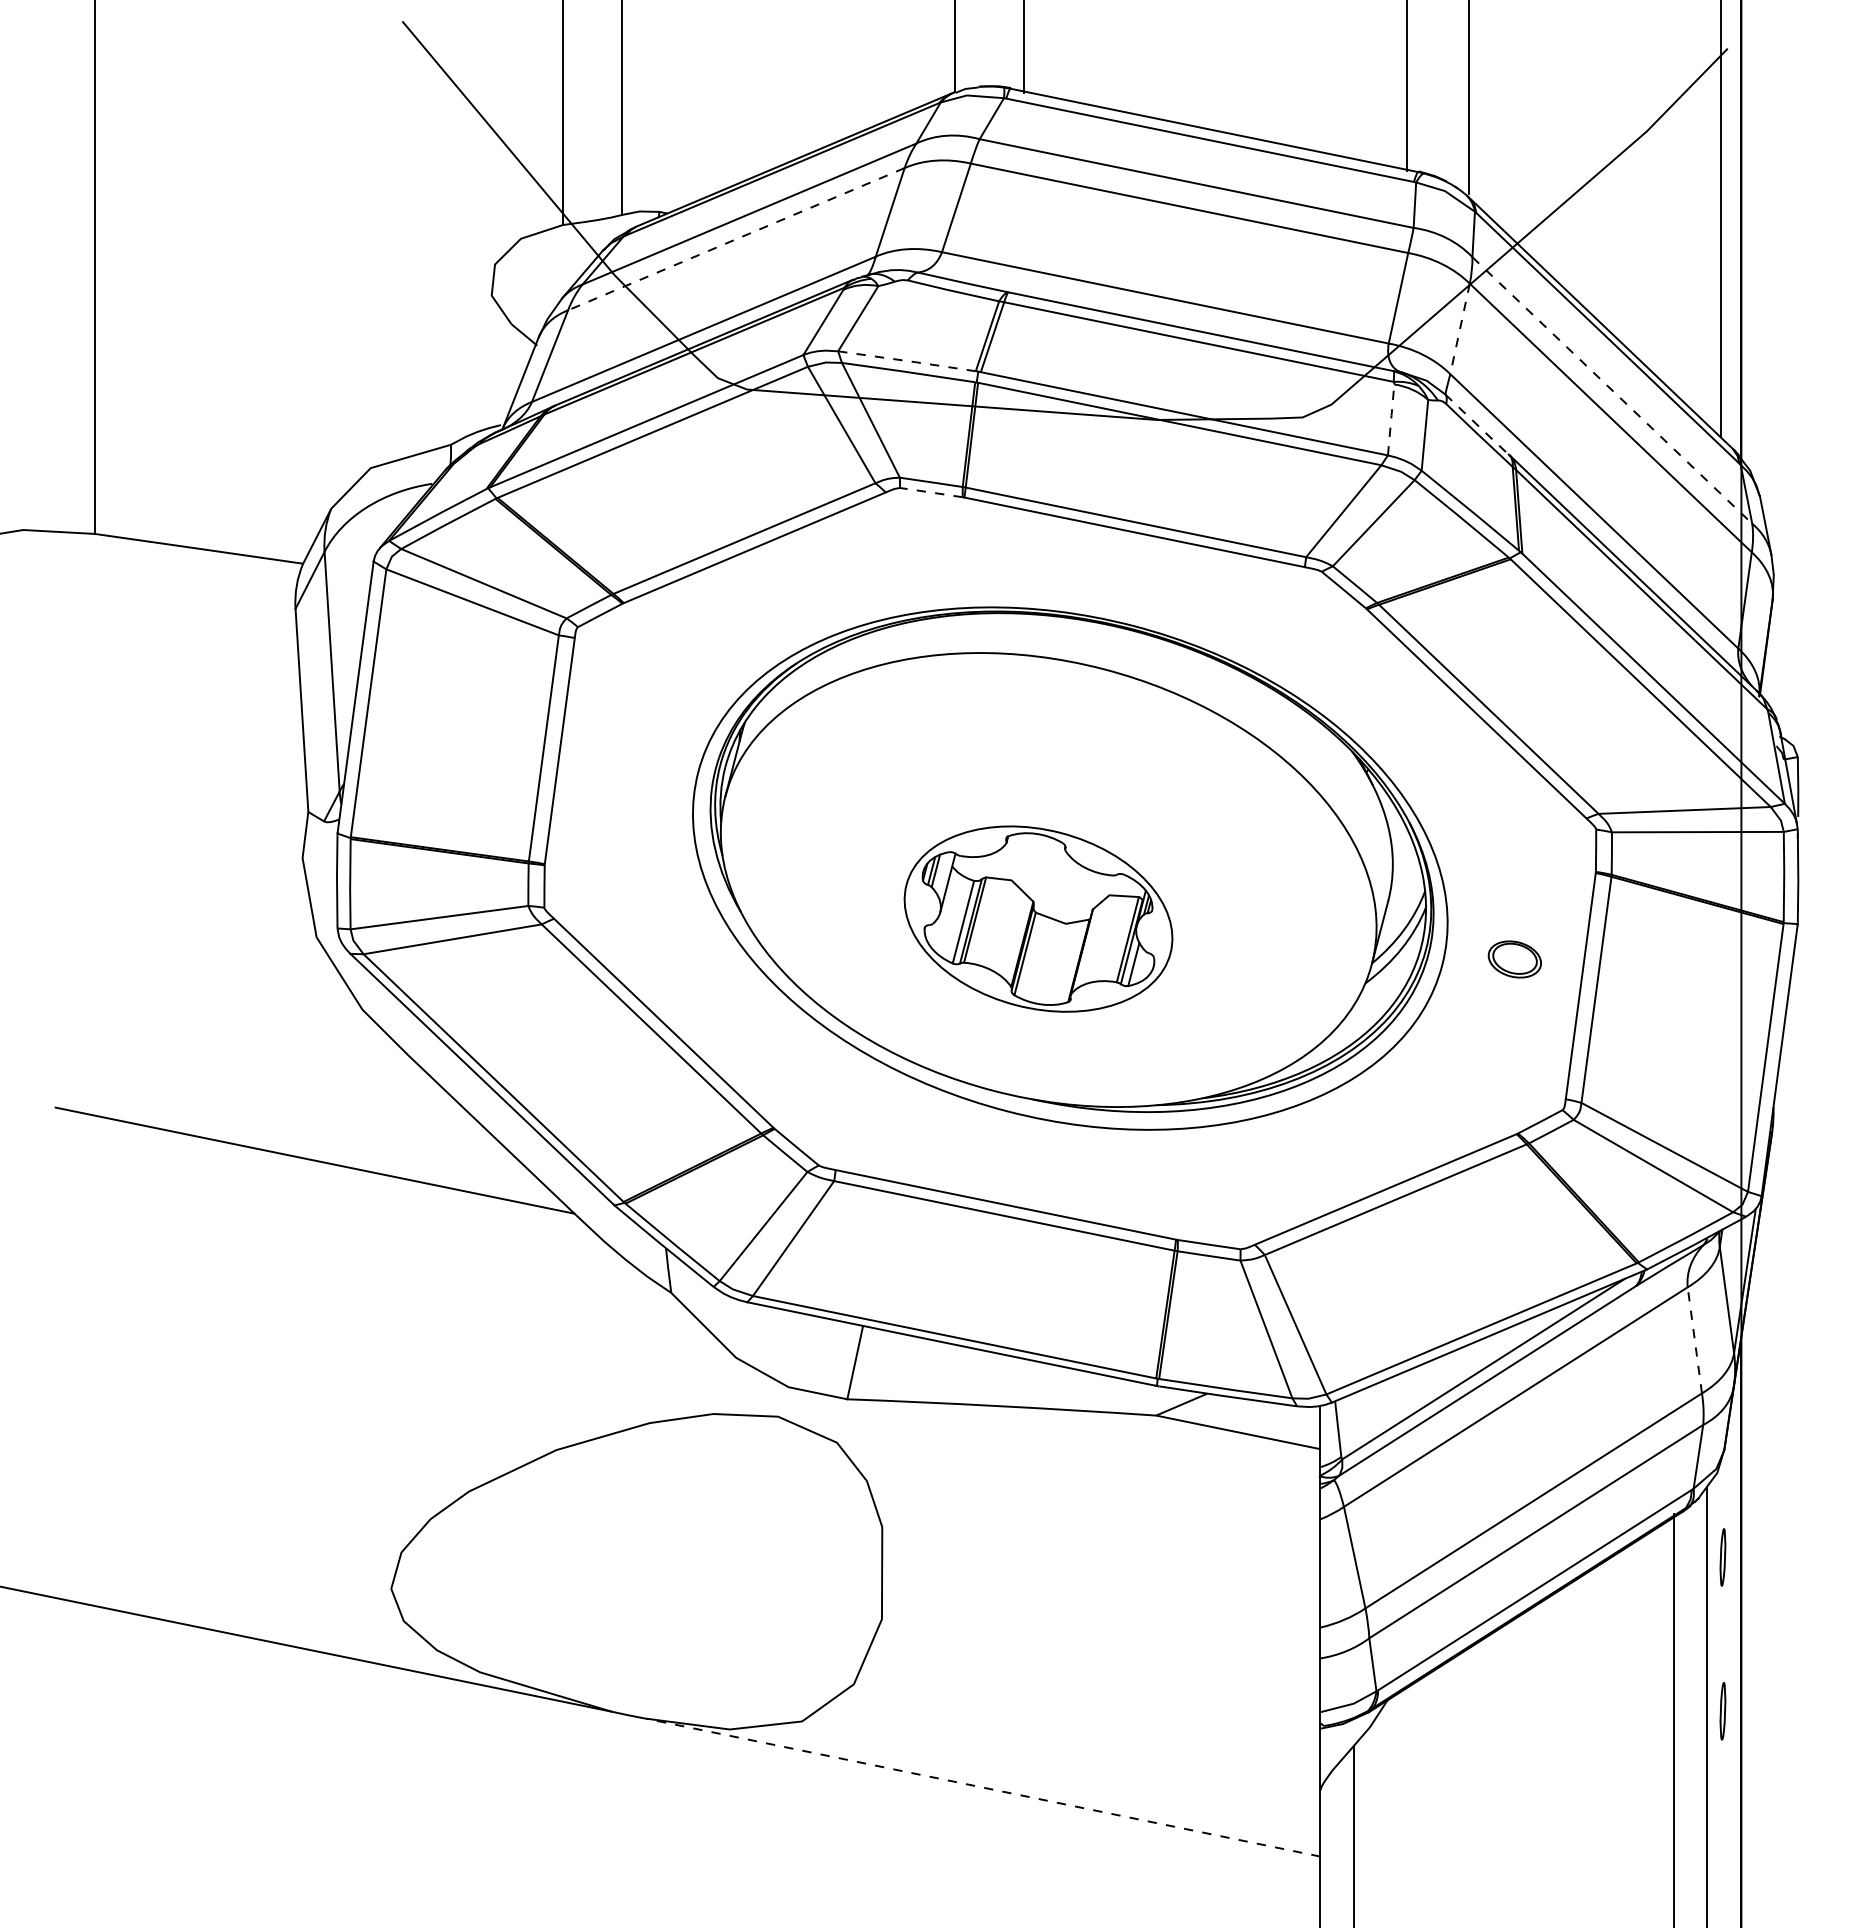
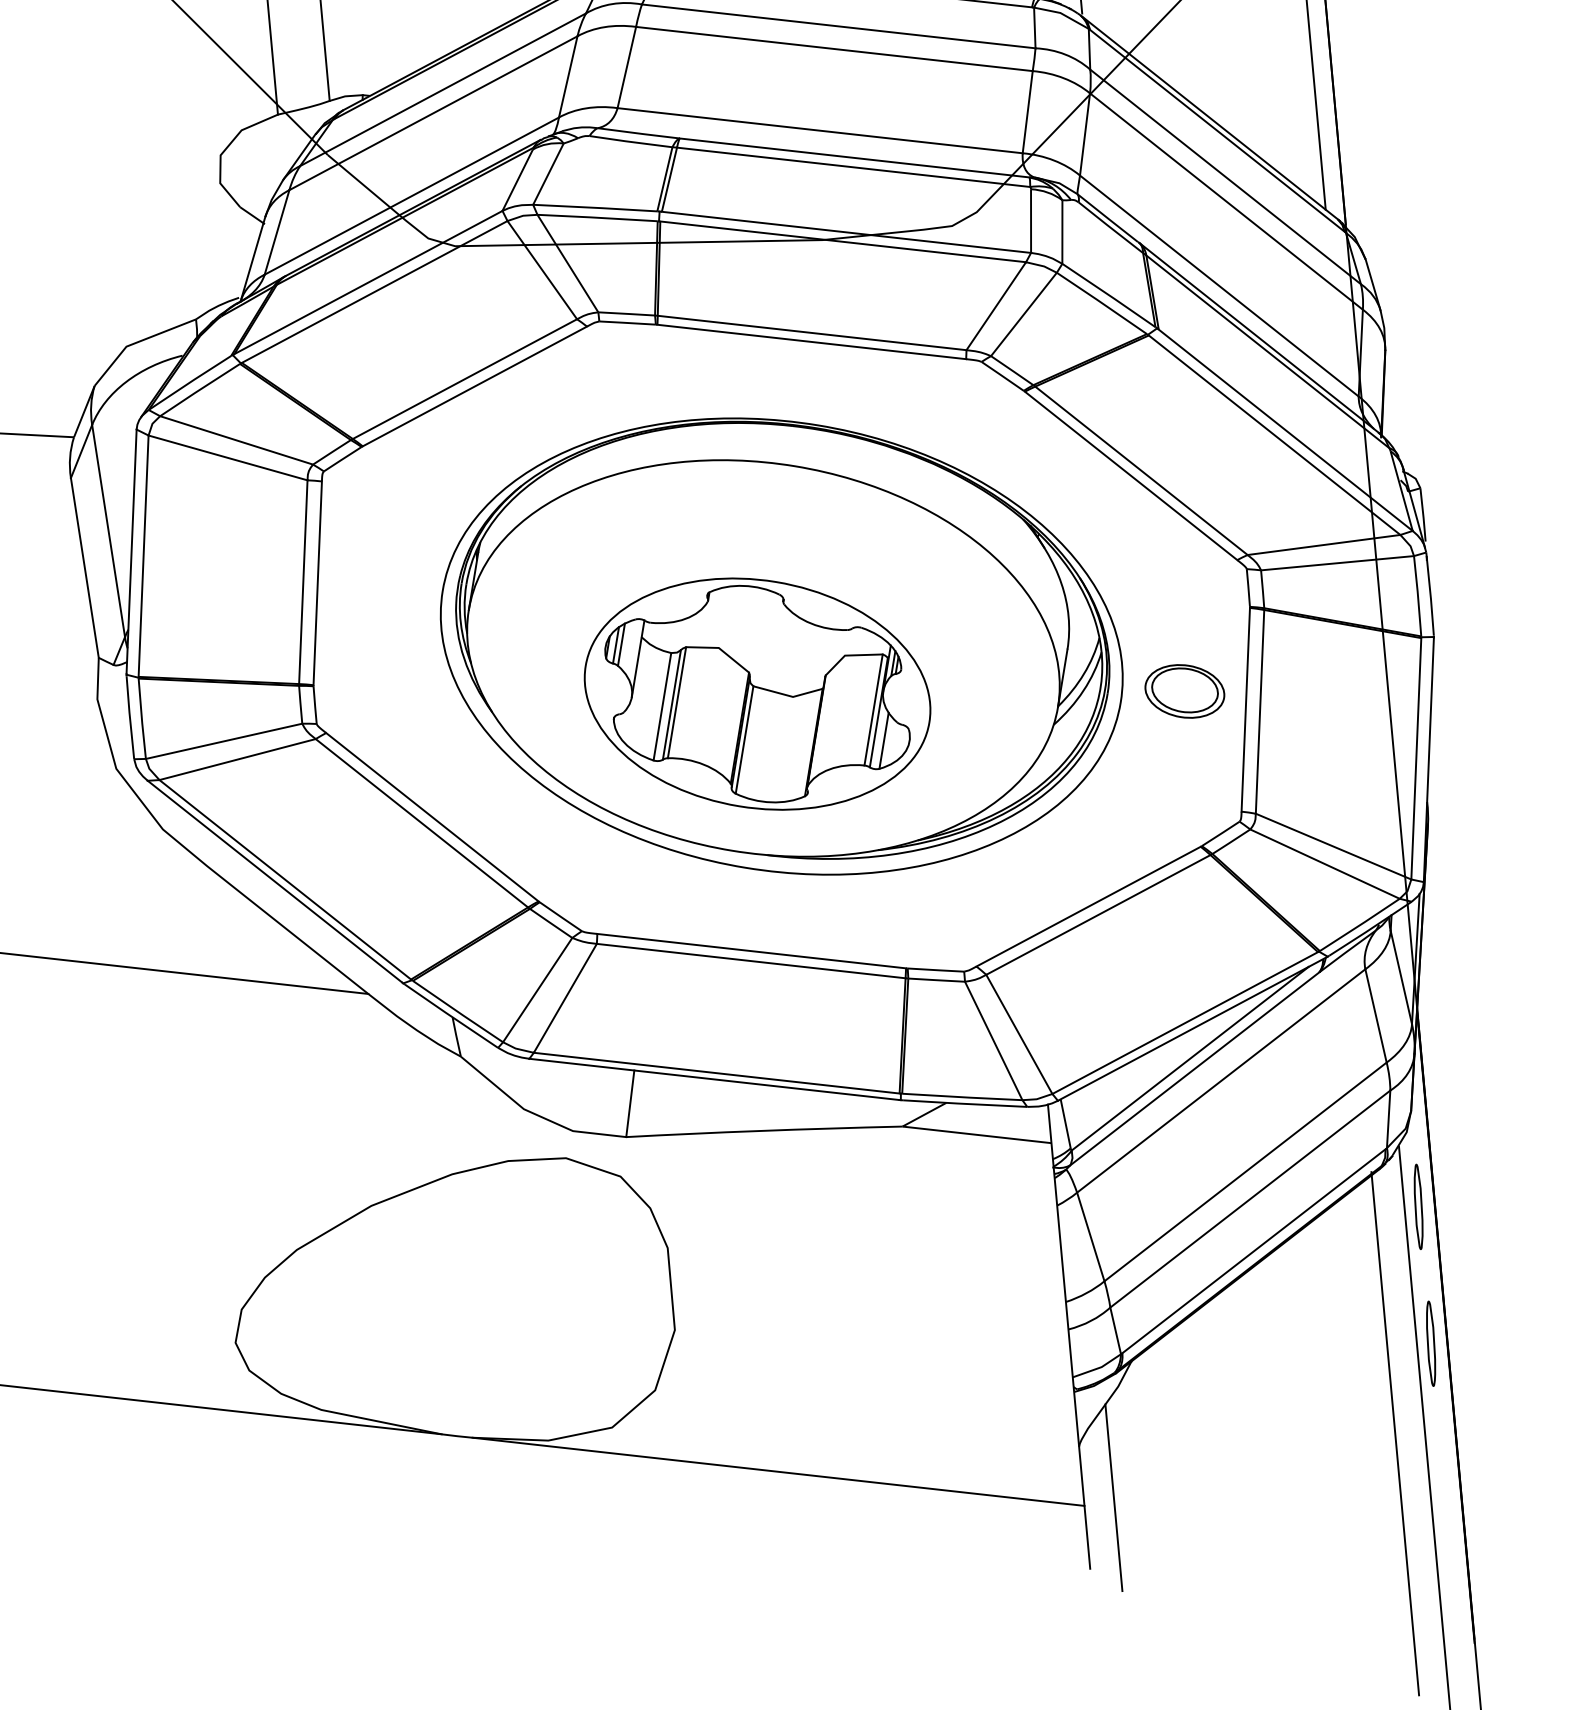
line: (736, 239) -> (433, 113), dashed -> solid
line: (1459, 329) -> (1084, 135), dashed -> solid
line: (908, 361) -> (596, 208), dashed -> solid
line: (1612, 390) -> (1225, 176), dashed -> solid
line: (1391, 418) -> (1031, 219), dashed -> solid
line: (1476, 424) -> (1107, 218), dashed -> solid
line: (930, 492) -> (626, 323), dashed -> solid
part: (1038, 918) -> (757, 693), size x1.43
part: (1514, 959) -> (1184, 691), size x1.67
line: (1694, 1340) -> (1375, 1016), dashed -> solid
part: (1722, 1557) -> (1418, 1207), size x1.67
part: (1722, 1711) -> (1430, 1344), size x1.67
line: (982, 1787) -> (778, 1471), dashed -> solid

